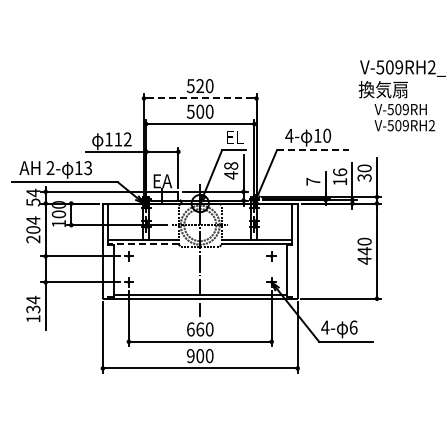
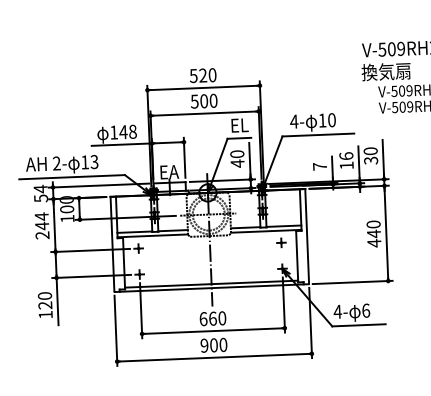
line: (200, 98) -> (203, 87), dashed -> solid
text: (122, 139) -> (127, 132), 112 -> 148
line: (312, 150) -> (317, 135), dashed -> solid
text: (230, 165) -> (236, 153), 48 -> 40
text: (33, 229) -> (42, 225), 204 -> 244
line: (142, 244) -> (151, 236), dashed -> solid
text: (33, 304) -> (45, 300), 134 -> 120

